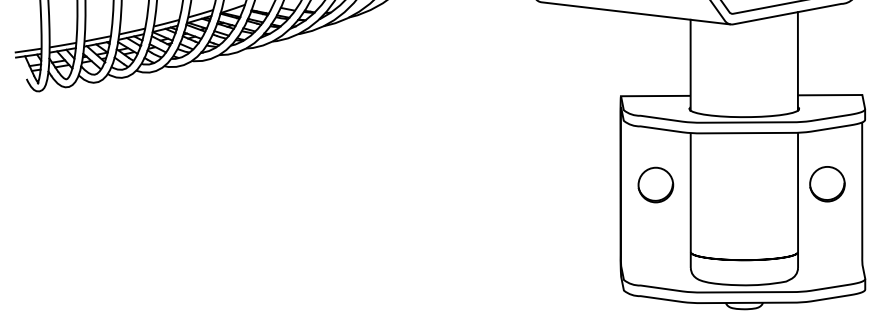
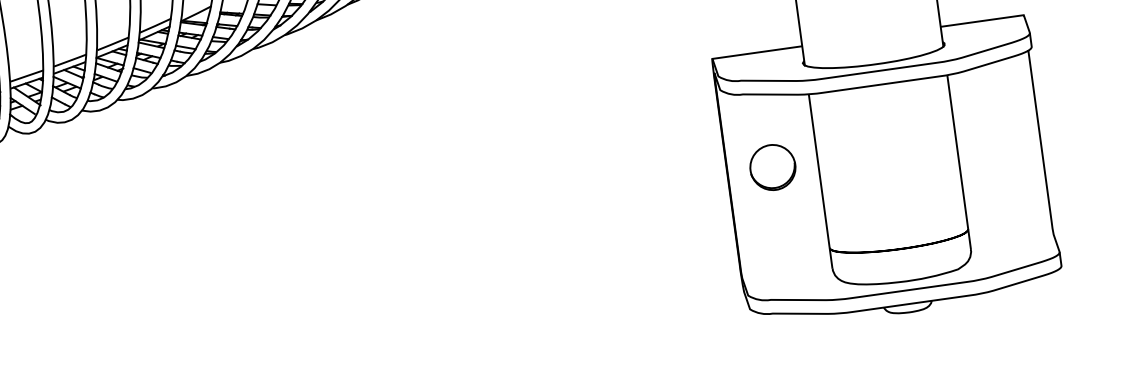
part: (827, 184) -> (994, 136), removed

